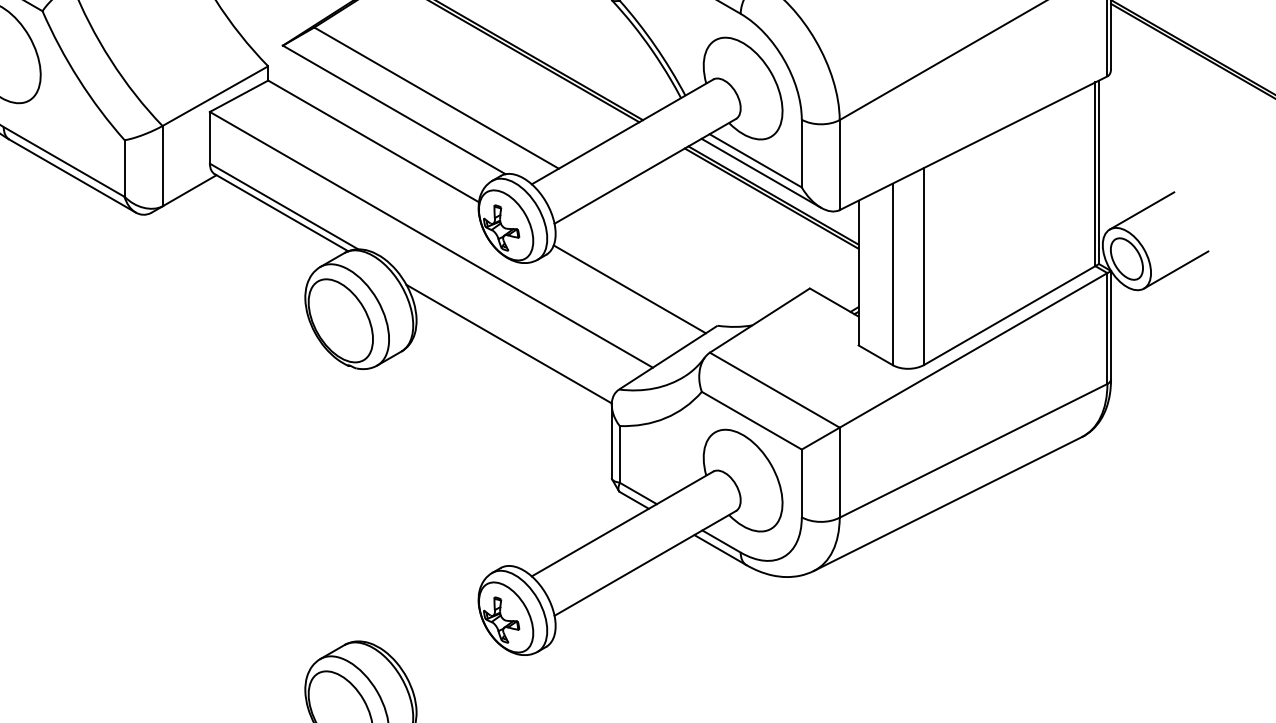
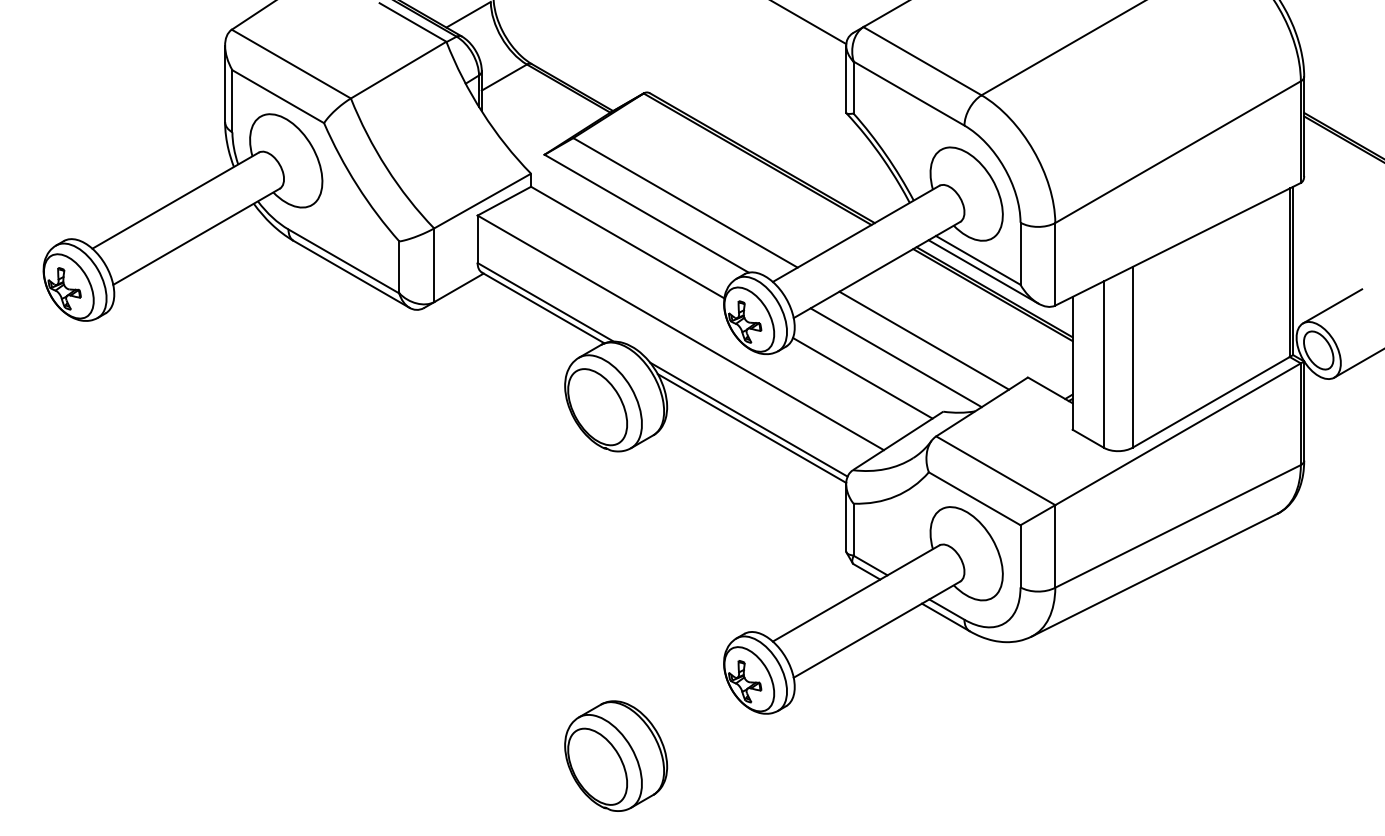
line: (697, 248) -> (924, 340), added
line: (665, 266) -> (895, 357), added
line: (505, 334) -> (748, 419), added

